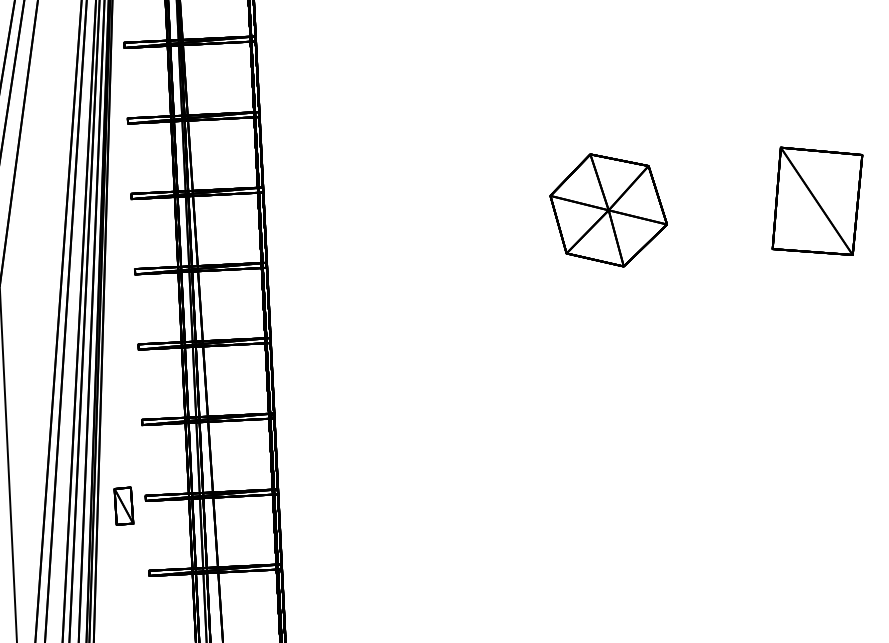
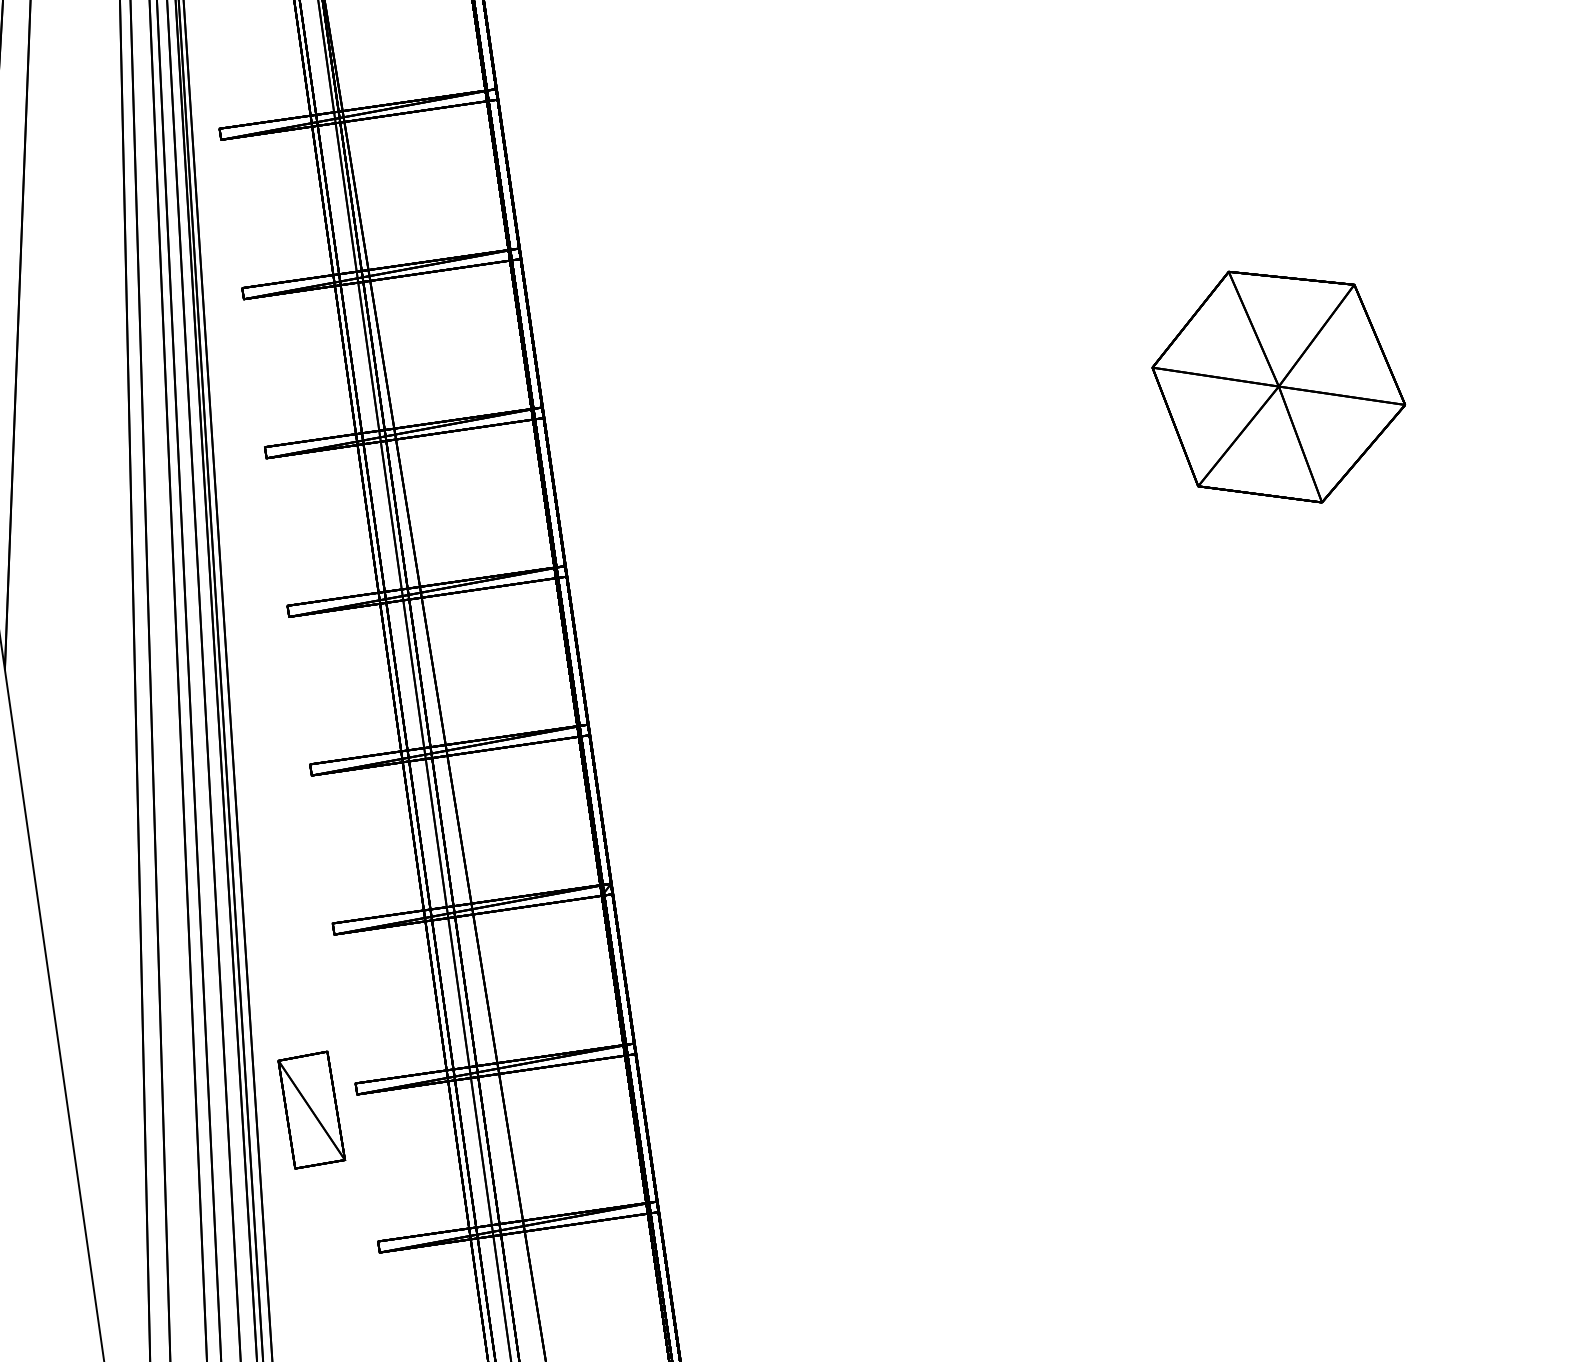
part: (123, 505) -> (310, 1108), size x1.43

